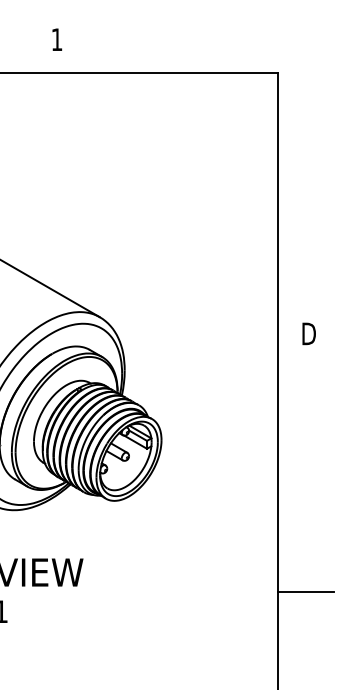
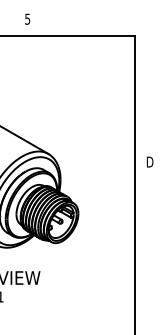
text: (56, 38) -> (27, 18), 1 -> 5
line: (305, 592) -> (148, 287), removed

